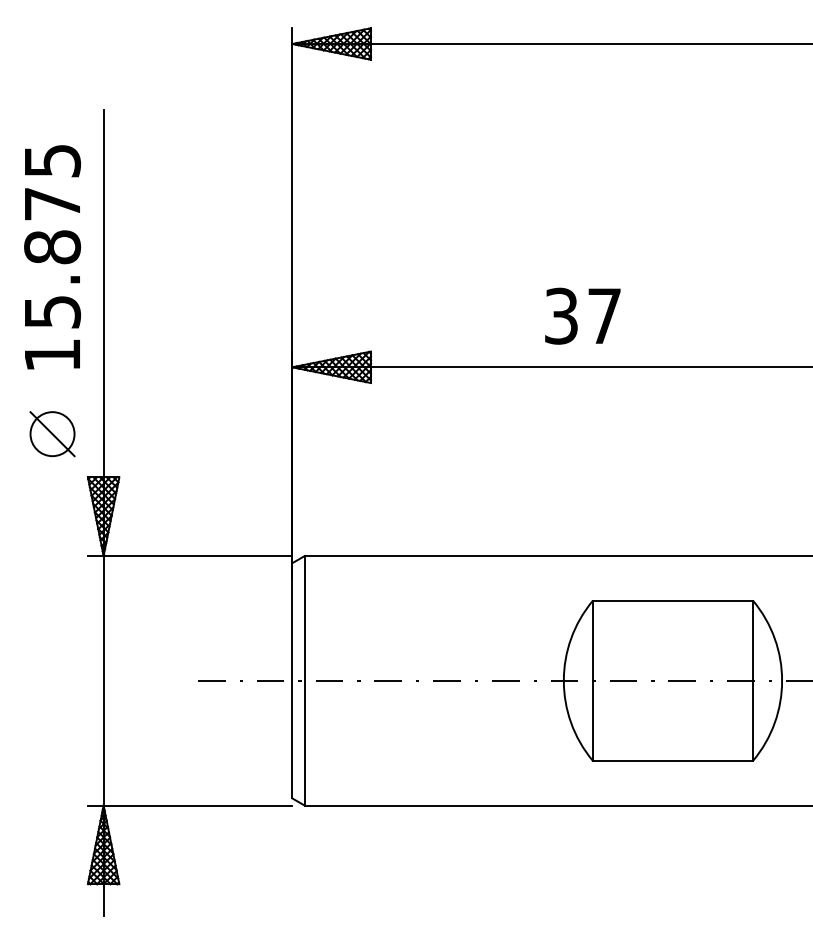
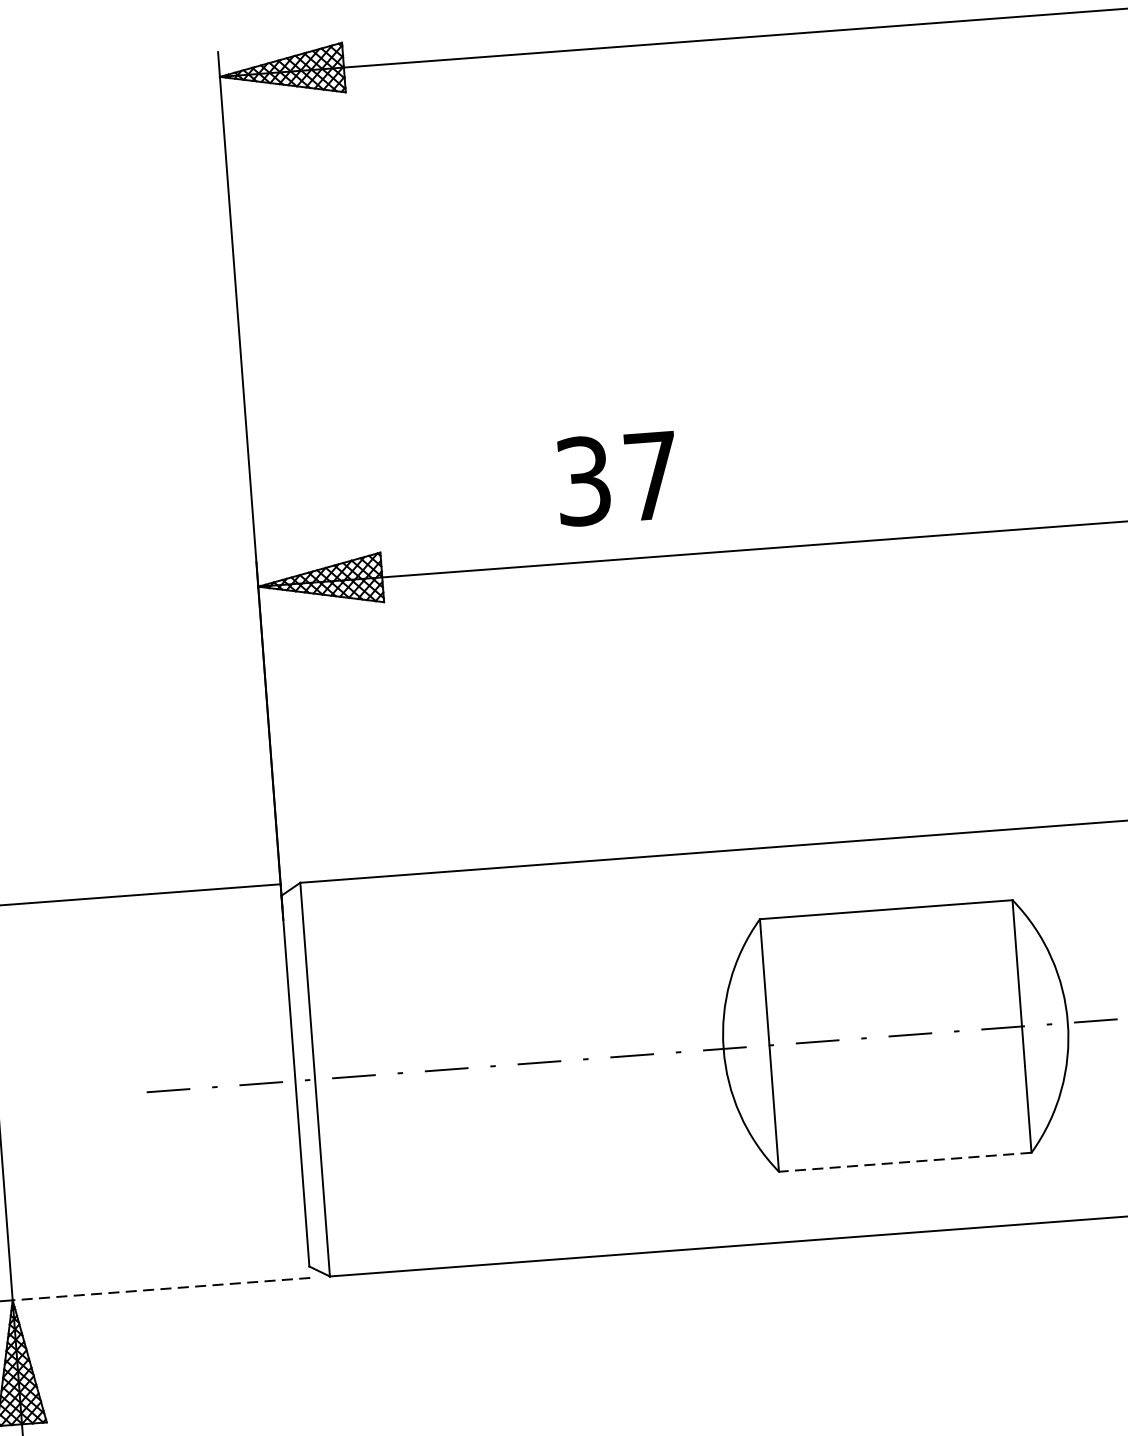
text: (582, 315) -> (616, 477), moved
line: (672, 760) -> (904, 1161), solid -> dashed
line: (197, 805) -> (160, 1288), solid -> dashed

